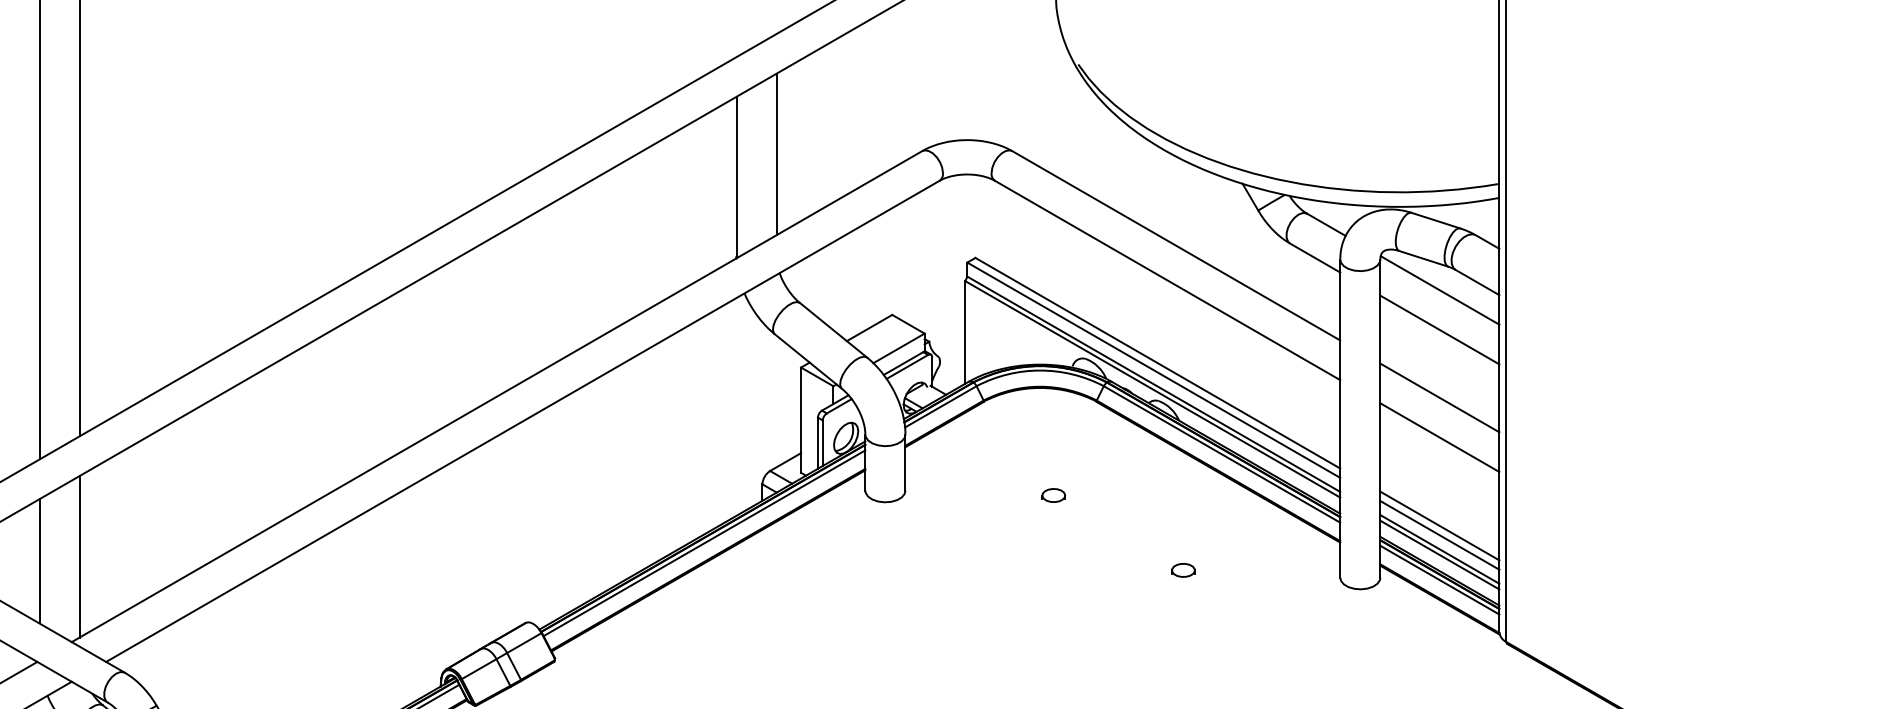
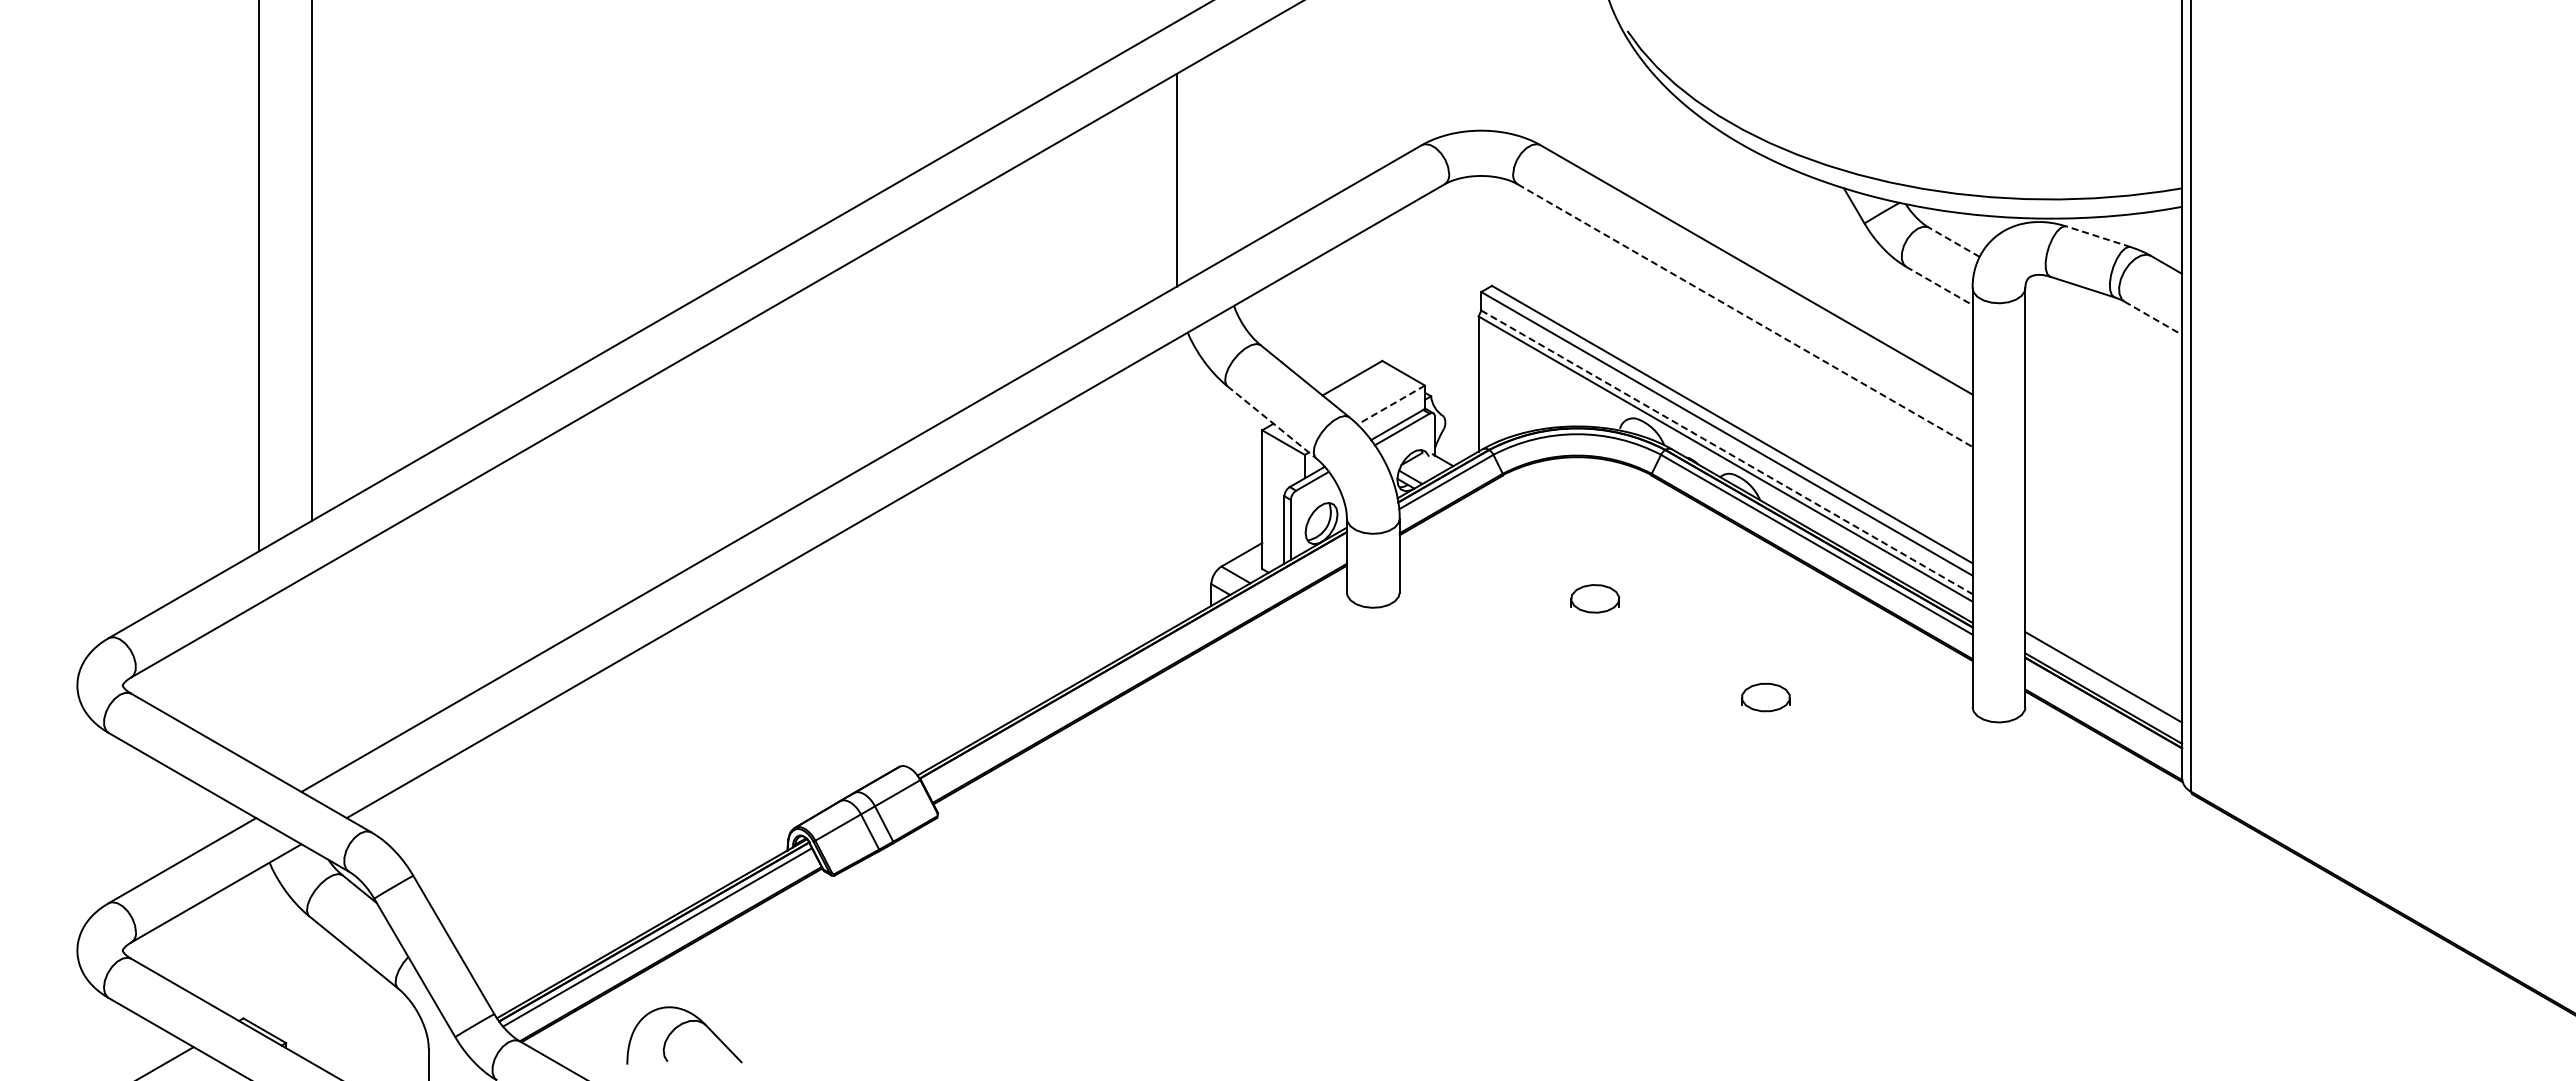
line: (776, 154) -> (1230, 149), removed
line: (1435, 220) -> (2098, 236), solid -> dashed
line: (1325, 224) -> (1953, 242), solid -> dashed
line: (1315, 258) -> (1939, 286), solid -> dashed
line: (1167, 280) -> (1745, 315), solid -> dashed
line: (1477, 282) -> (2153, 318), solid -> dashed
line: (1439, 290) -> (2103, 328), removed
line: (1439, 329) -> (2103, 380), removed
line: (898, 348) -> (1390, 405), solid -> dashed
line: (808, 361) -> (1272, 422), solid -> dashed
line: (1153, 384) -> (1726, 452), solid -> dashed
line: (1439, 398) -> (2103, 470), removed
line: (1439, 437) -> (2103, 522), removed
part: (1053, 495) -> (1594, 598), size x1.6
line: (1439, 525) -> (2103, 638), removed
line: (1439, 535) -> (2103, 651), removed
line: (704, 543) -> (1134, 661), removed
line: (1439, 549) -> (2103, 669), removed
line: (79, 556) -> (311, 679), removed
line: (39, 561) -> (259, 685), removed
part: (1183, 570) -> (1765, 697), size x1.6
line: (1439, 580) -> (2103, 710), removed

